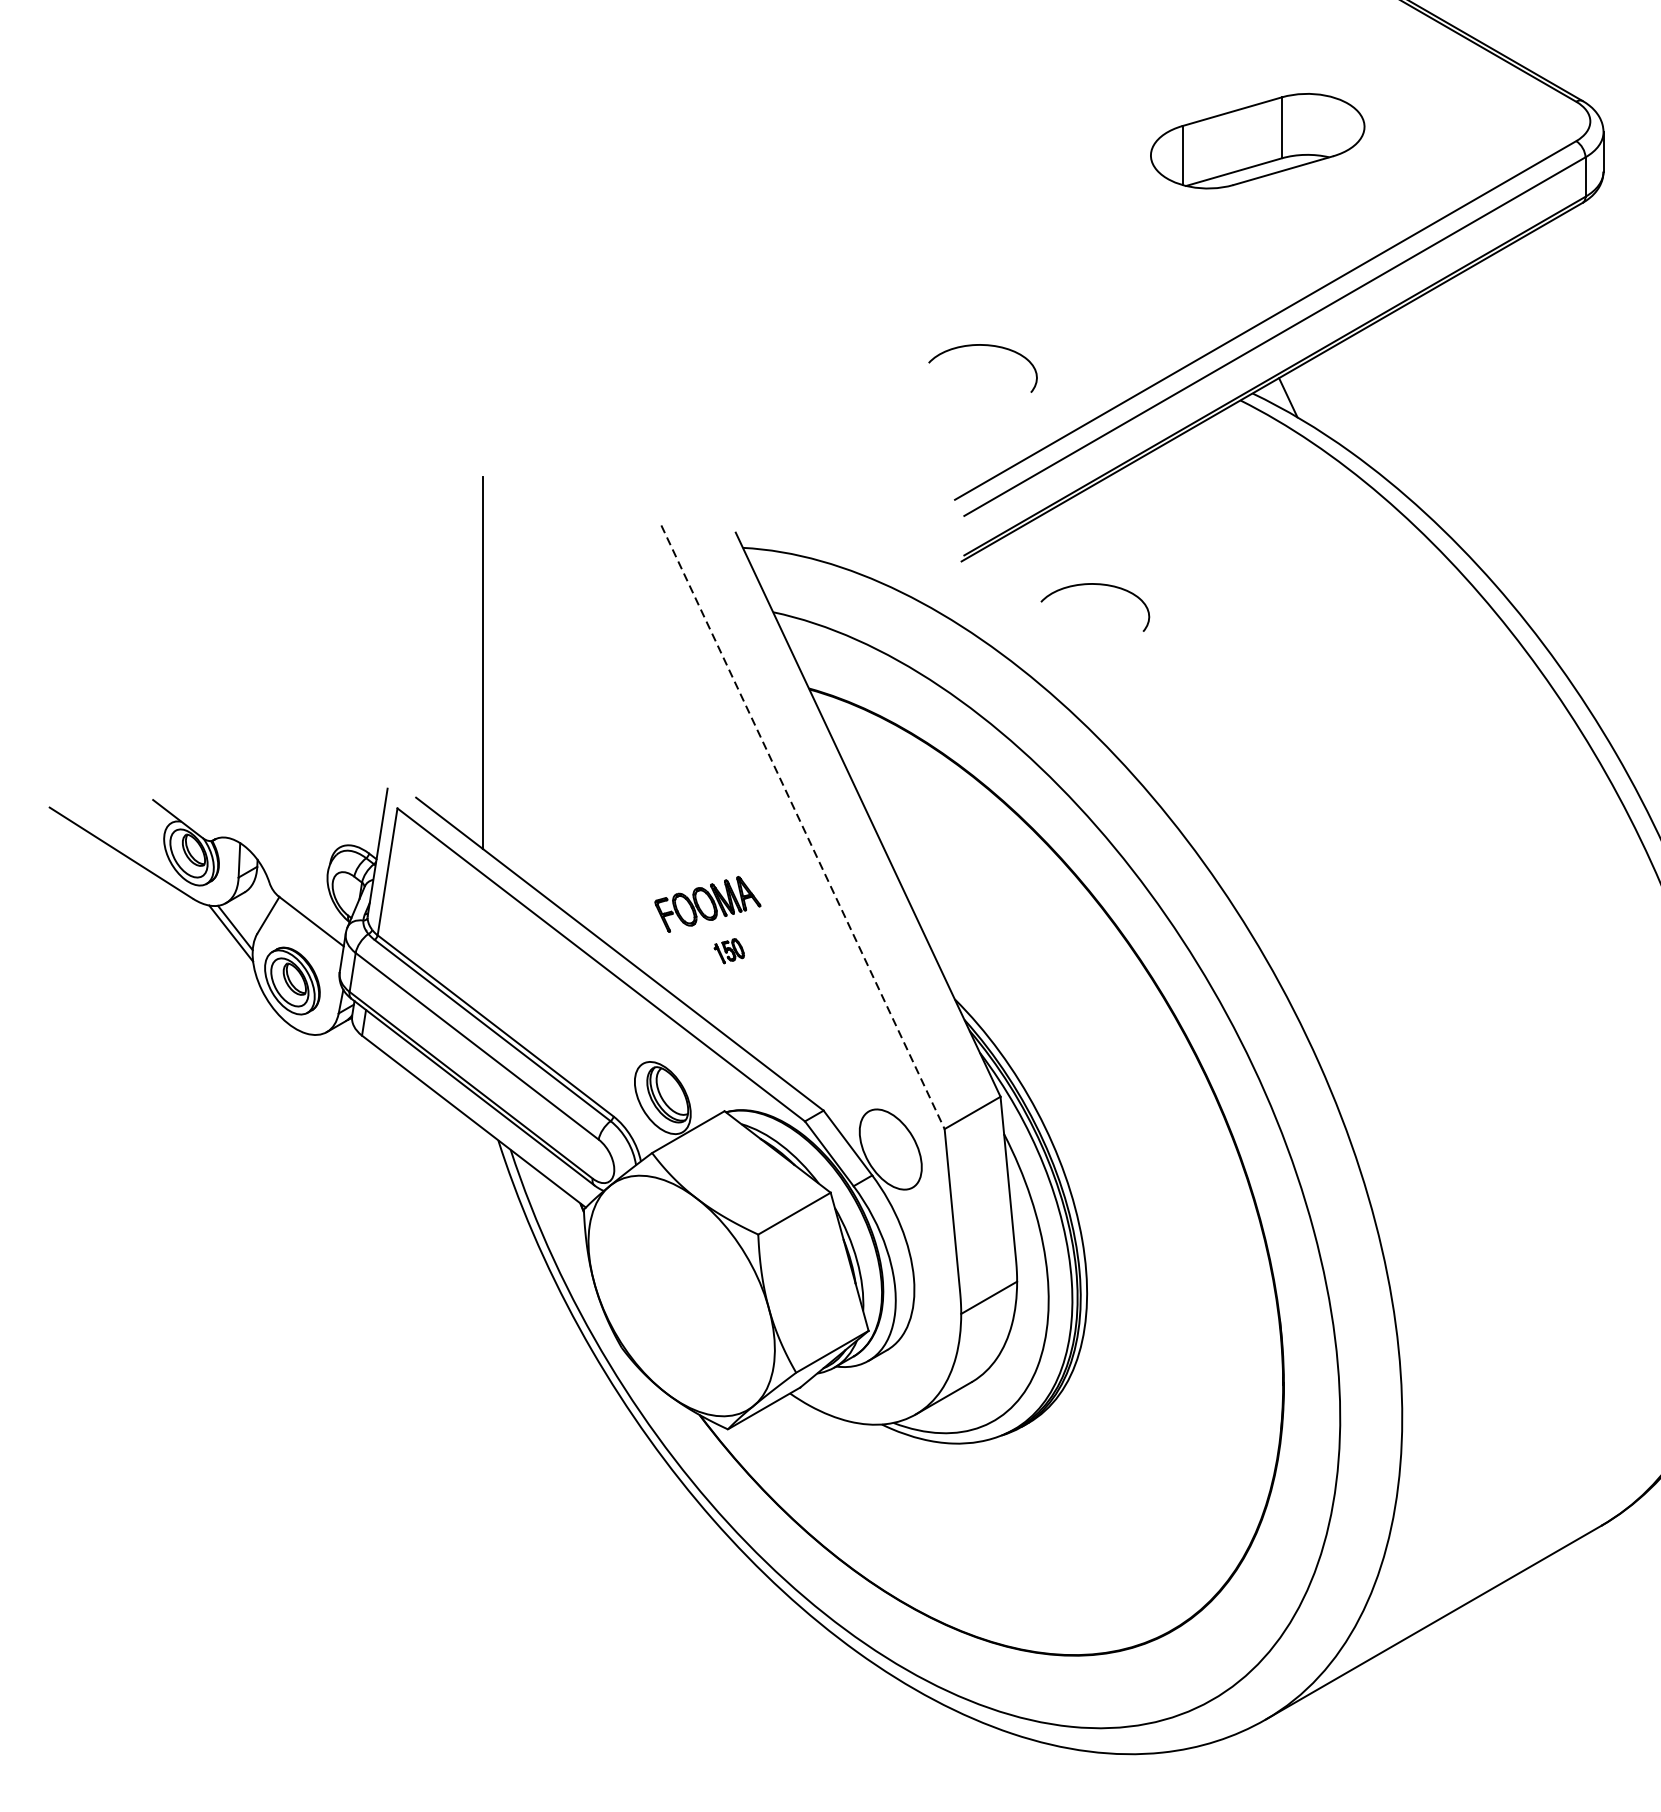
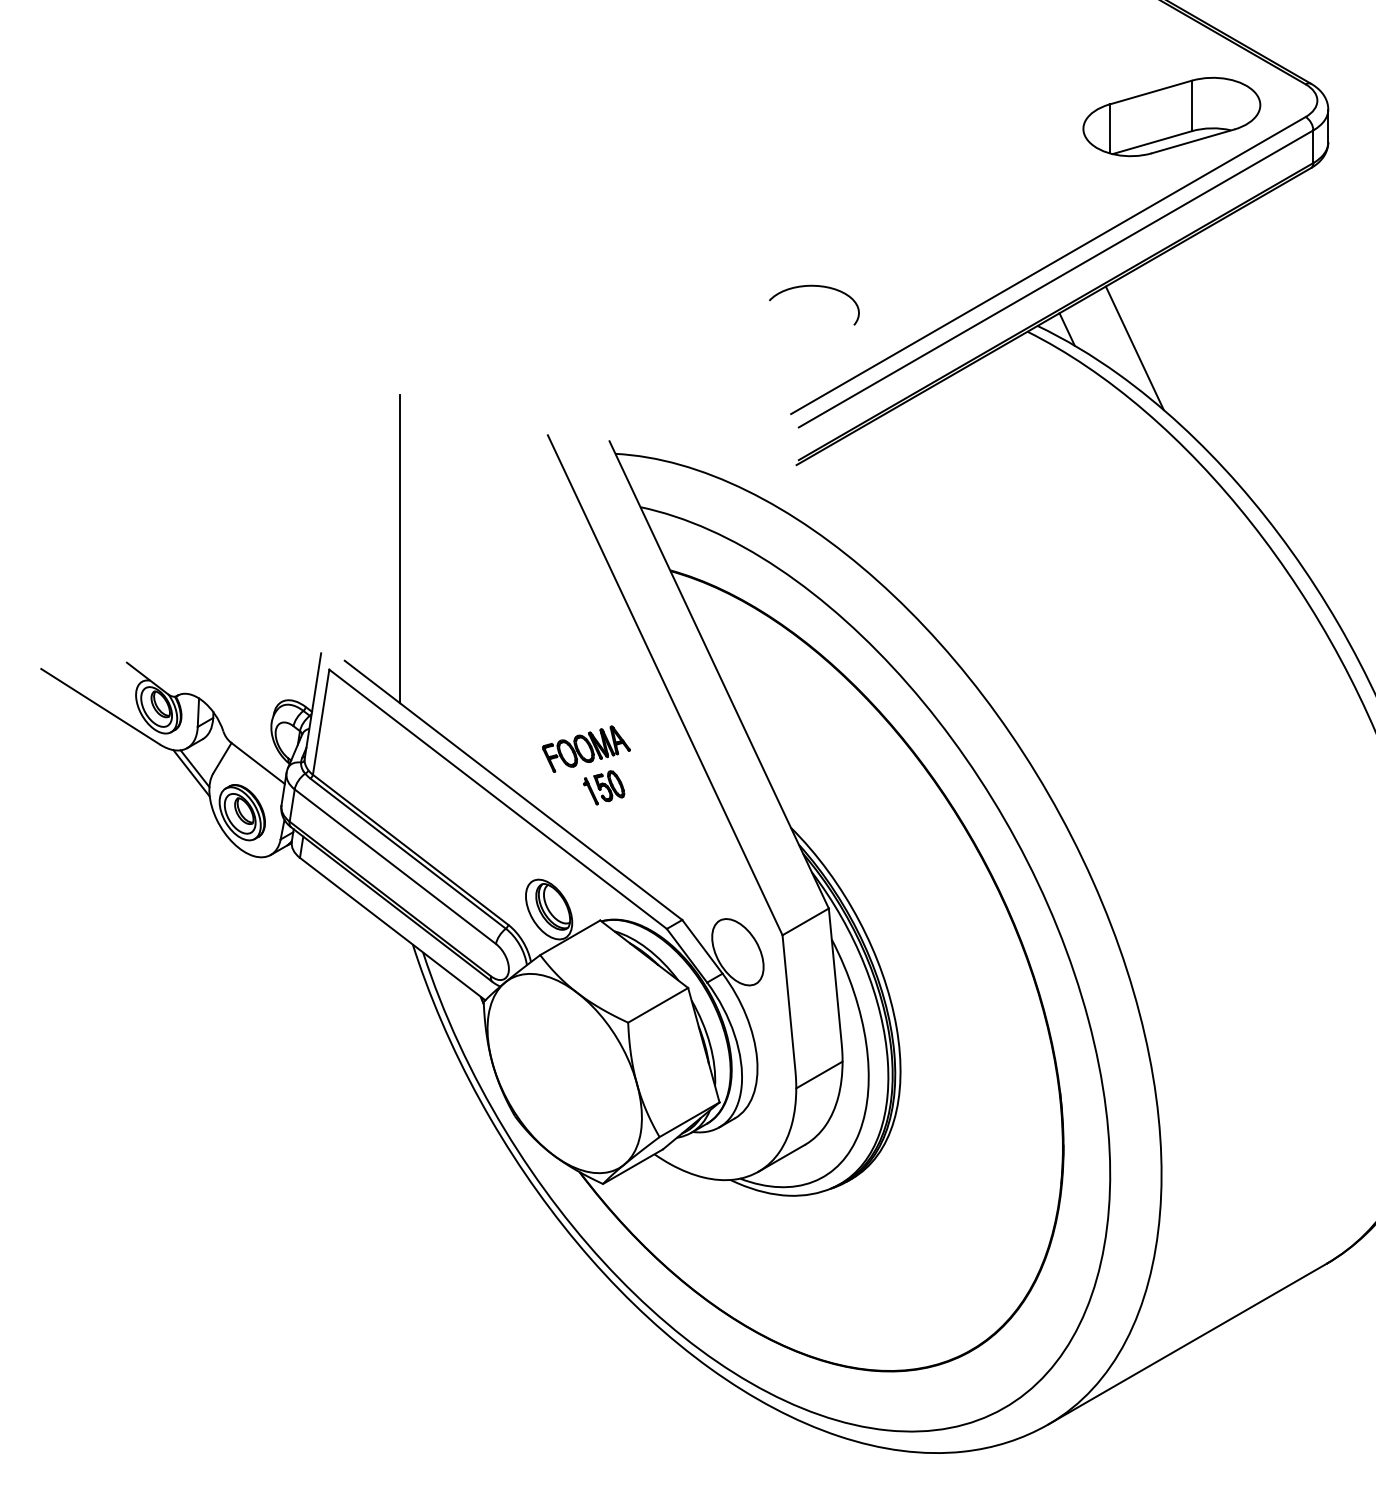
part: (1257, 140) -> (1171, 116), moved
line: (1369, 420) -> (1134, 348), added
curve: (1101, 586) -> (912, 485), removed
line: (803, 827) -> (665, 685), dashed -> solid
part: (729, 950) -> (604, 787), size x1.67

